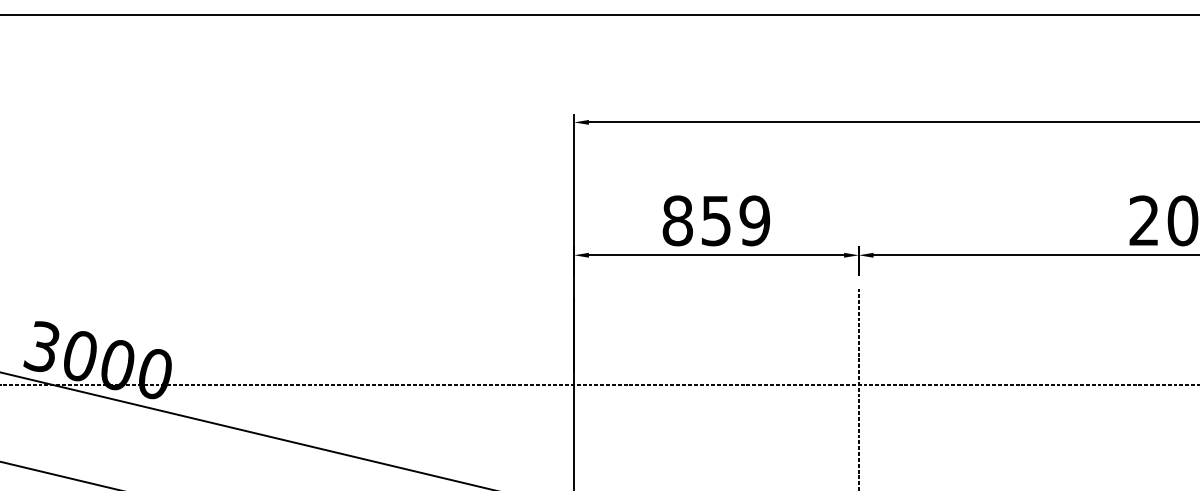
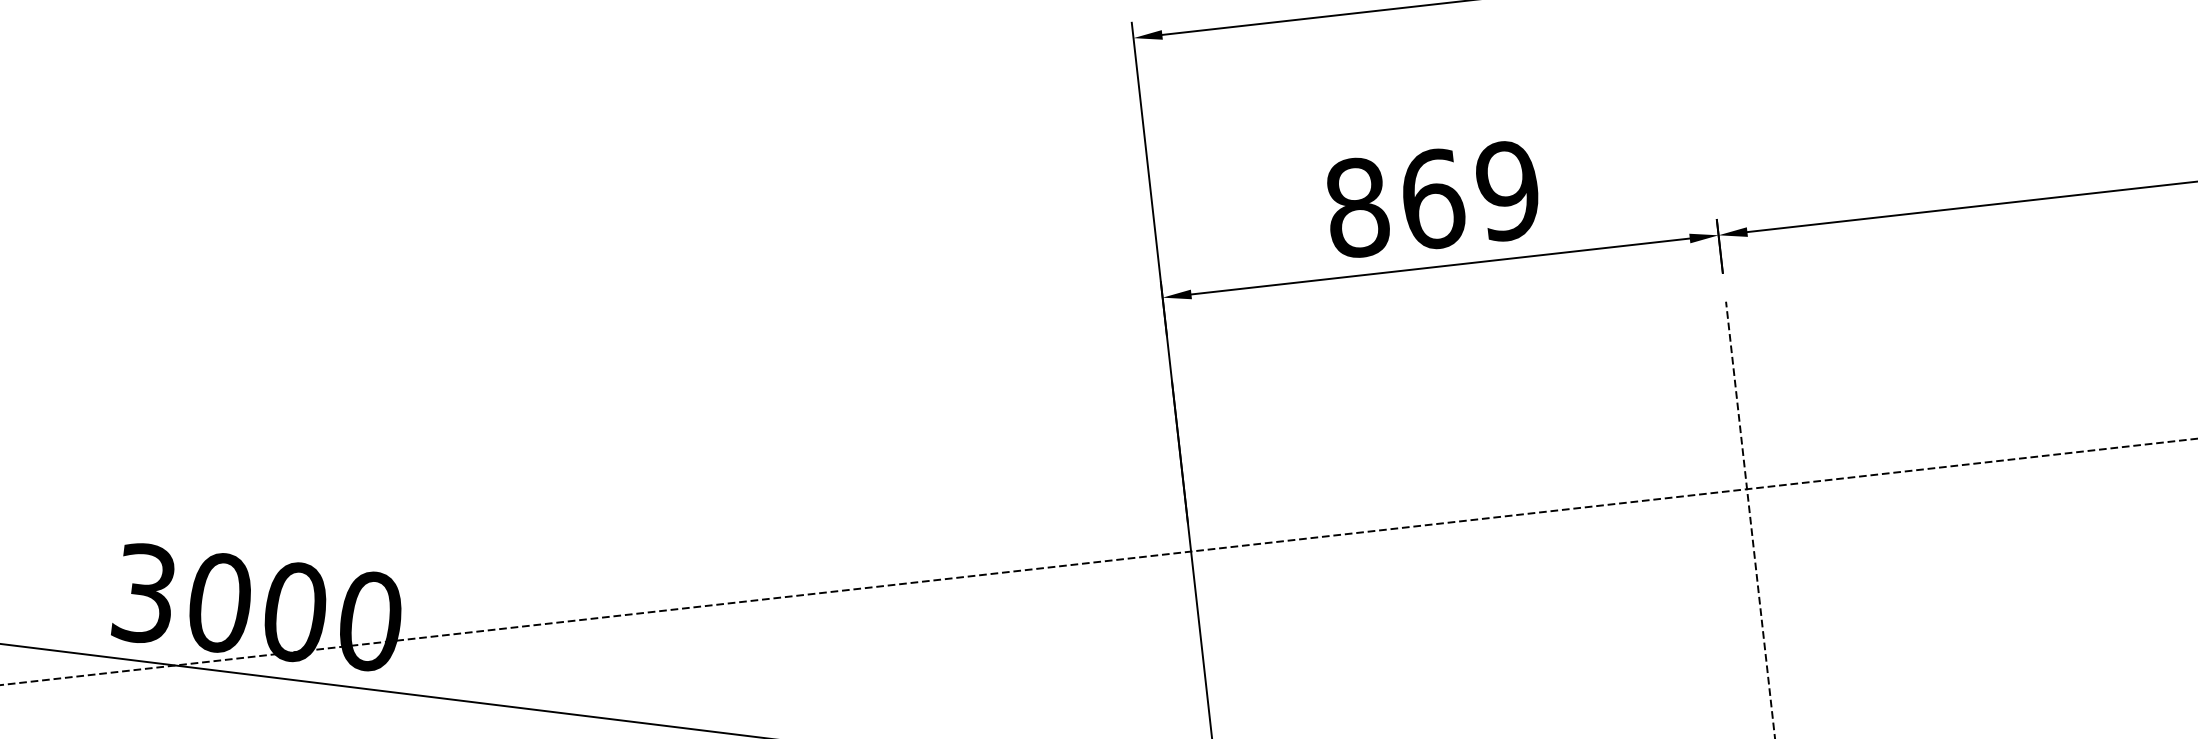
text: (716, 220) -> (1432, 198), 859 -> 869

